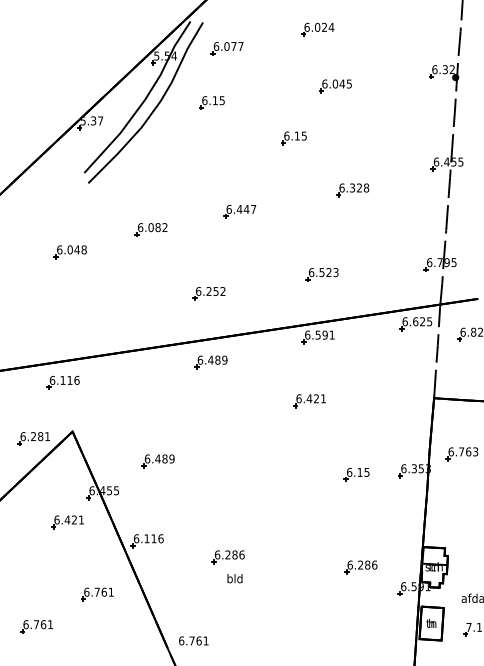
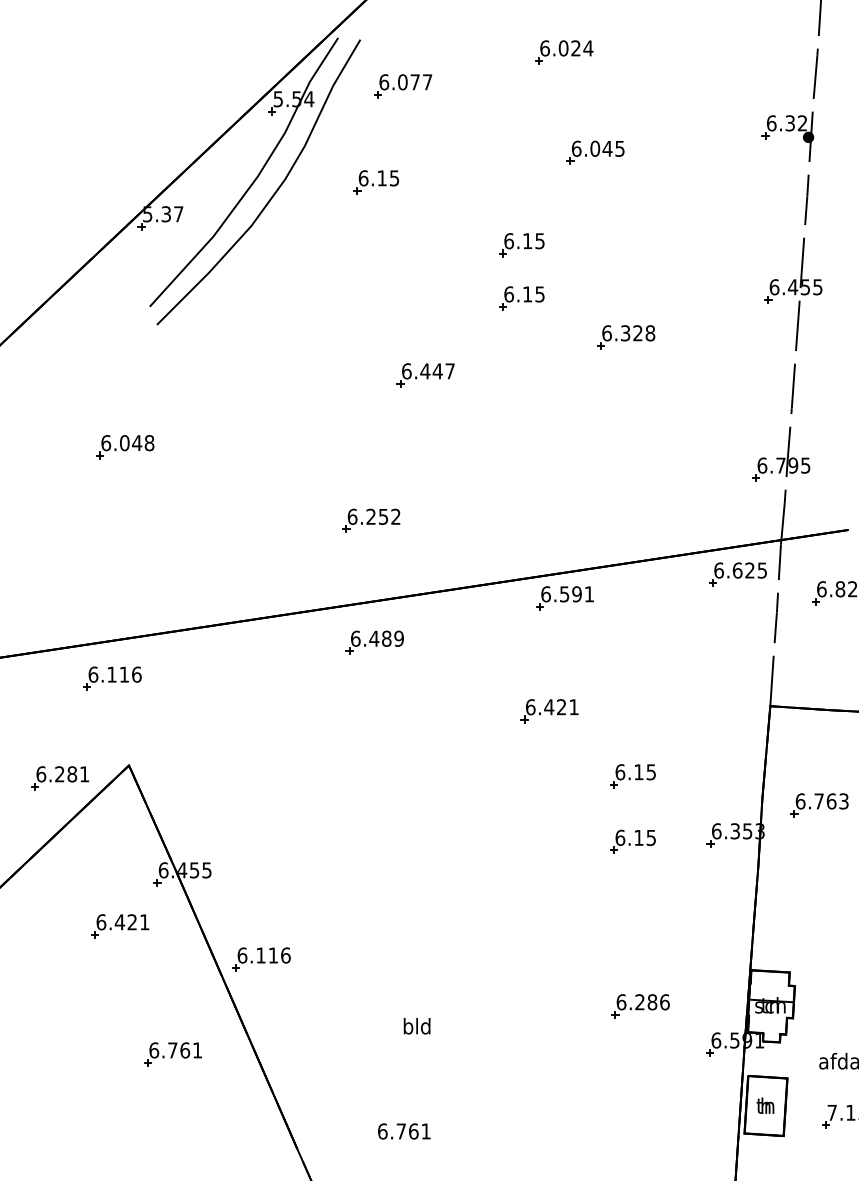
part: (293, 168) -> (520, 298), added
part: (150, 229) -> (267, 406), removed
part: (321, 274) -> (570, 486), removed
part: (356, 437) -> (632, 775), added
part: (157, 461) -> (279, 818), removed
part: (227, 557) -> (403, 988), removed
part: (36, 626) -> (64, 1111), removed
text: (193, 640) -> (403, 1130), moved

